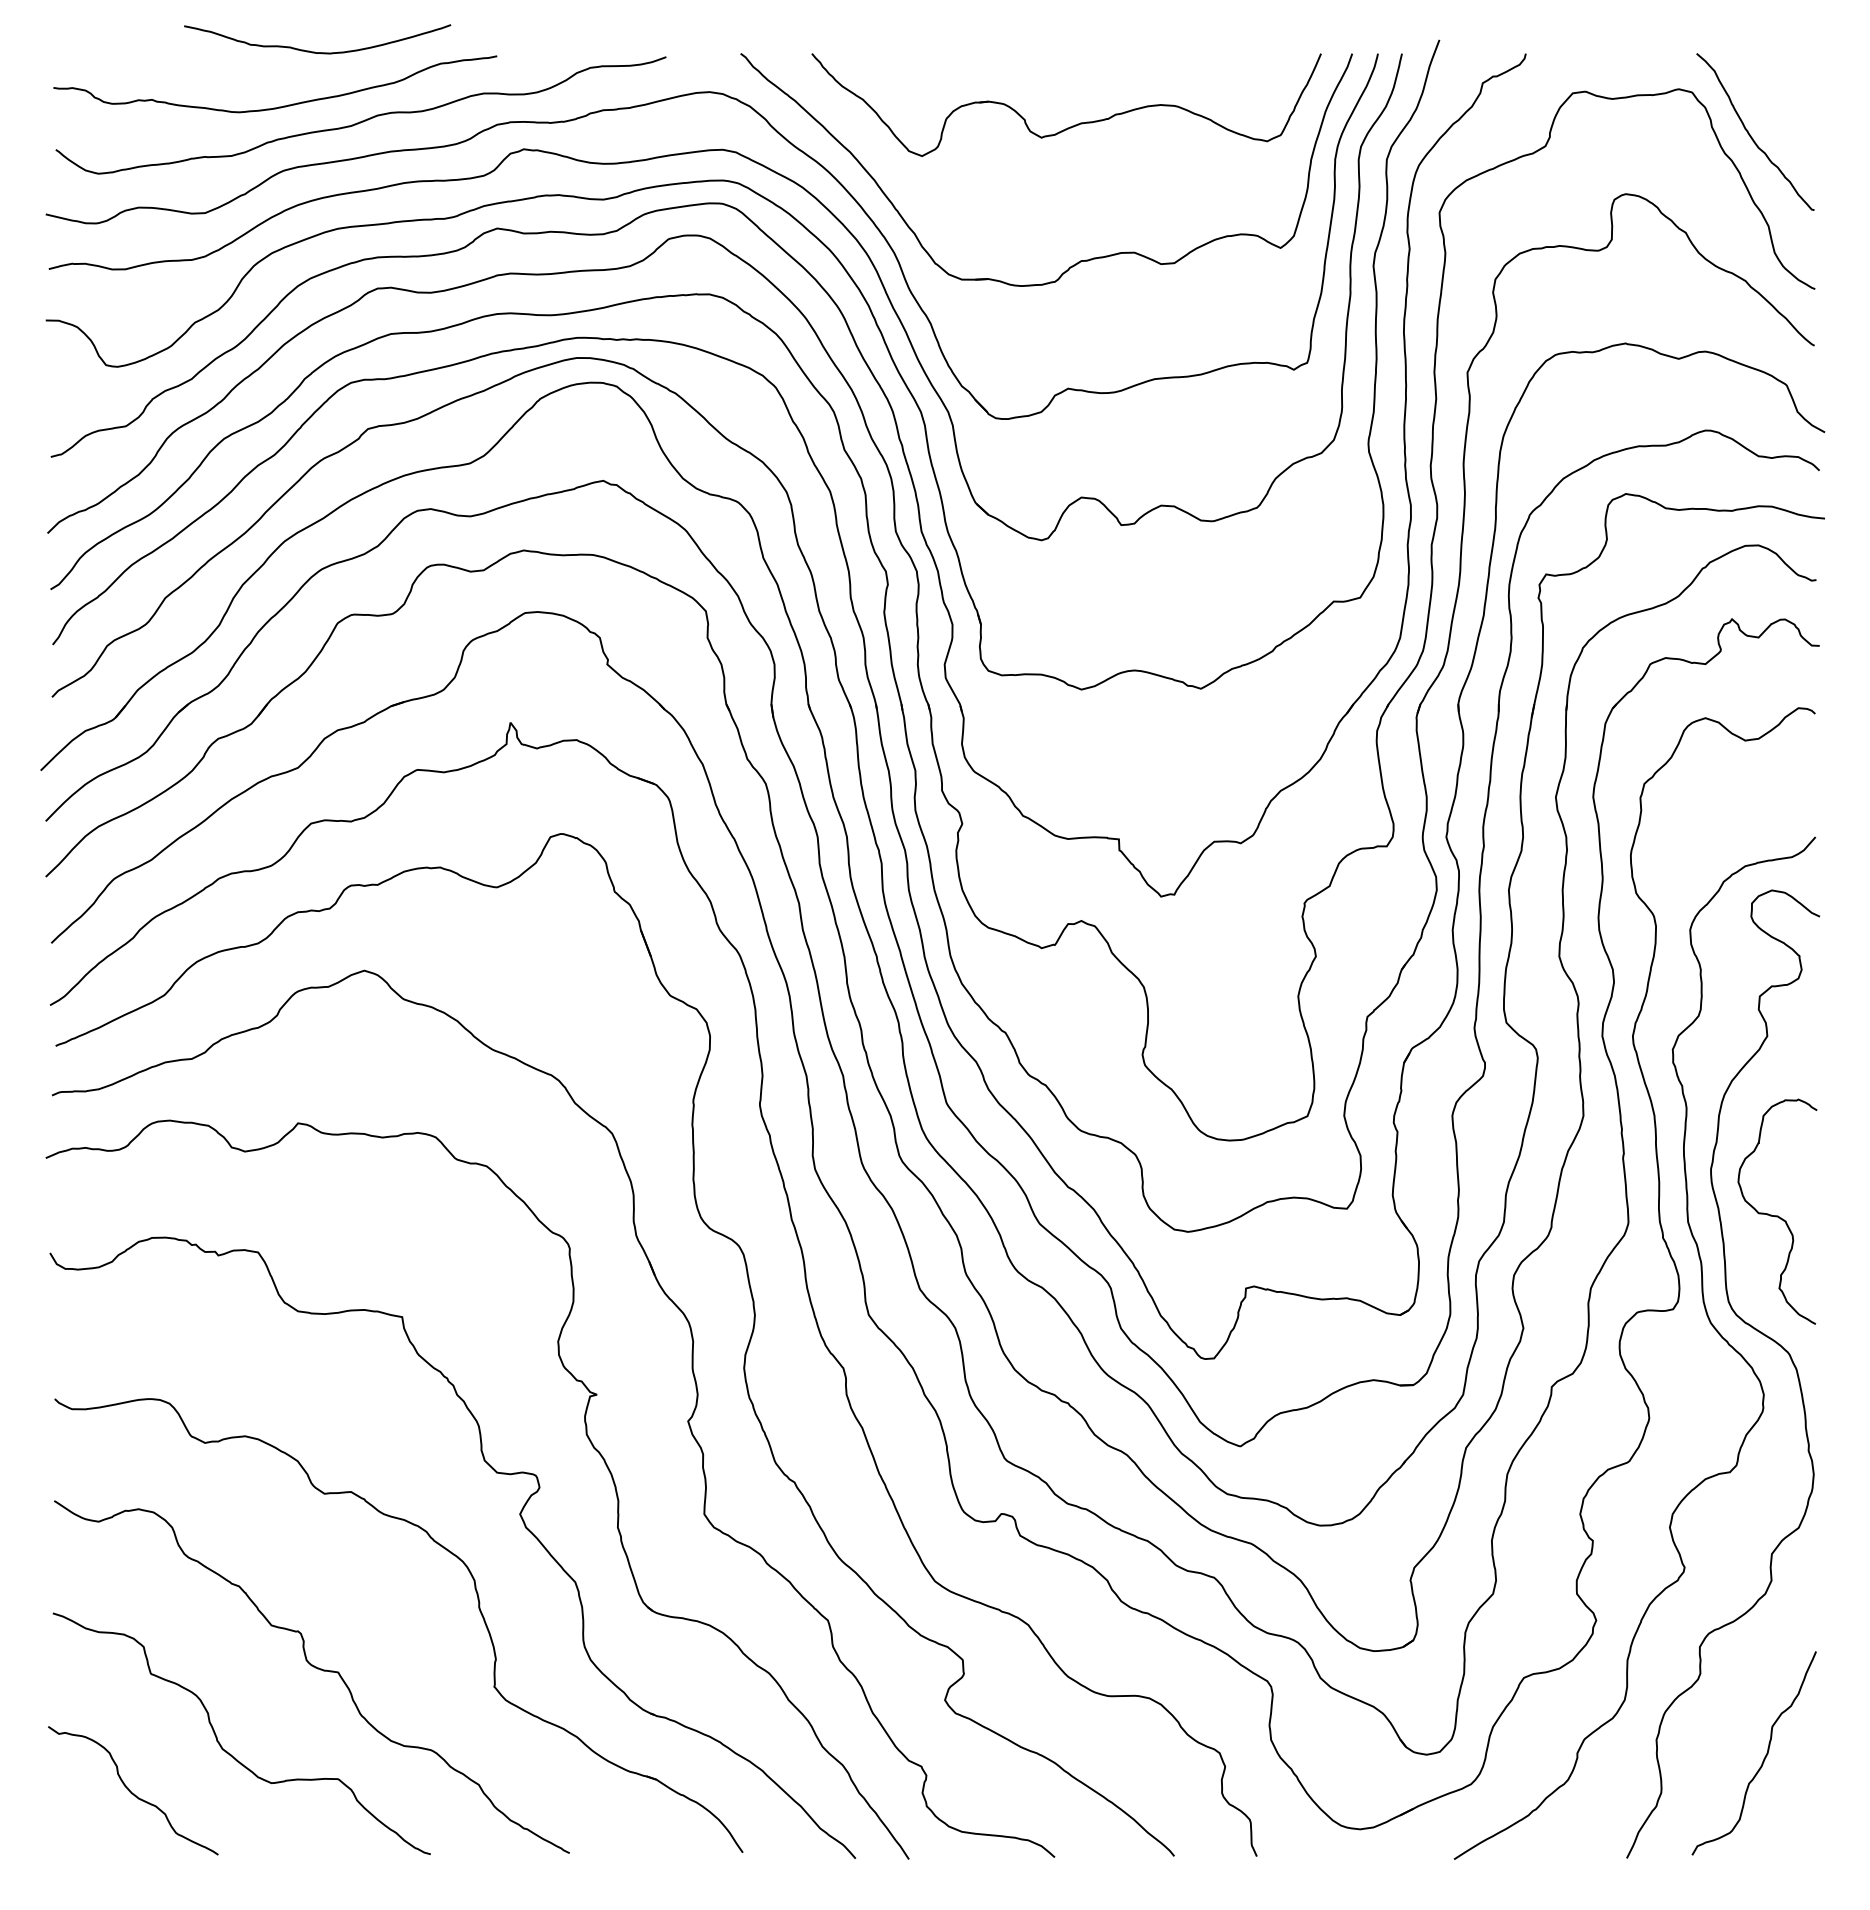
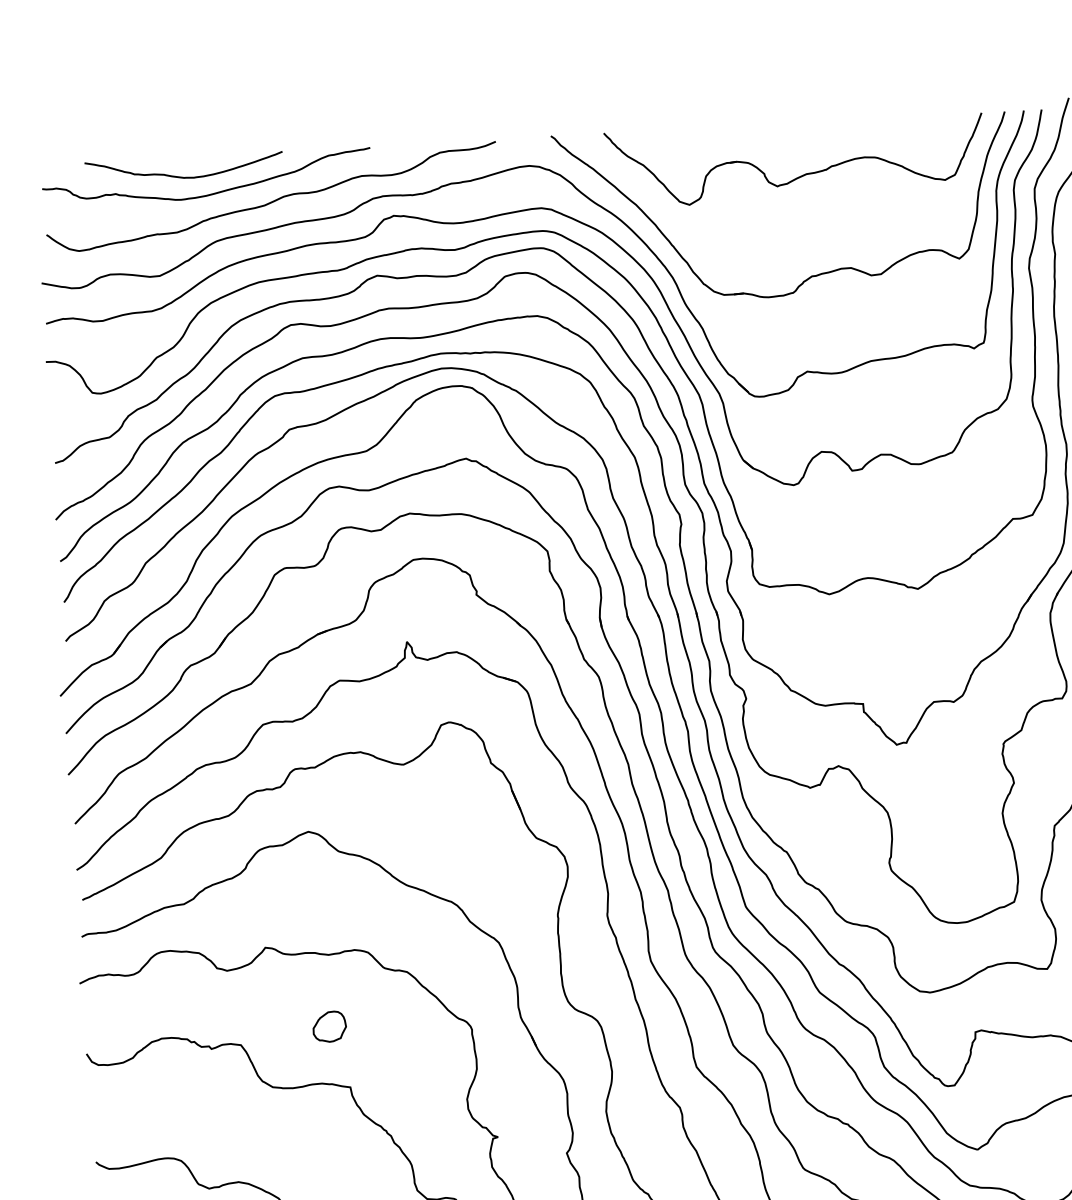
curve: (314, 51) -> (182, 176), moved
part: (378, 1234) -> (329, 1027), added

